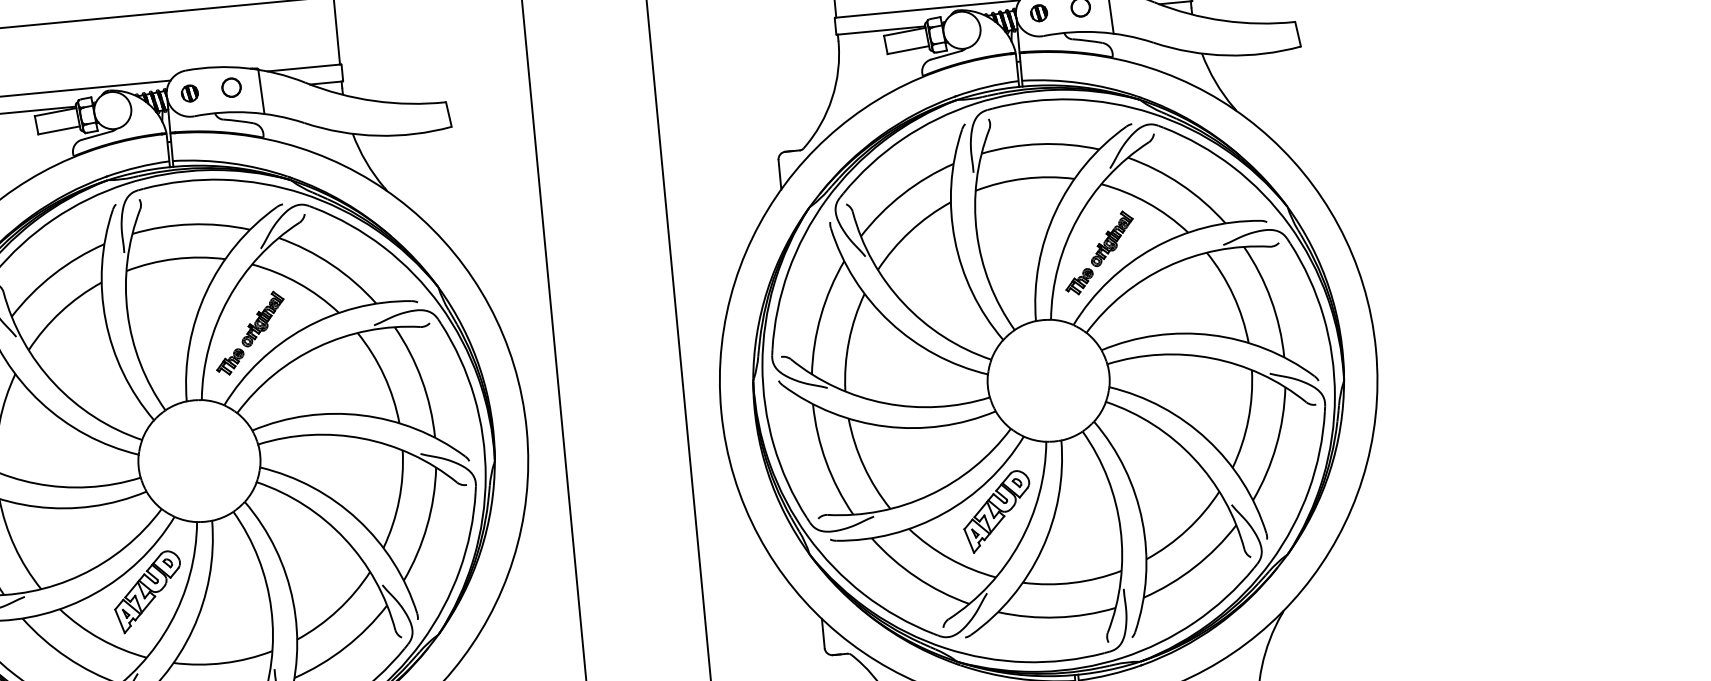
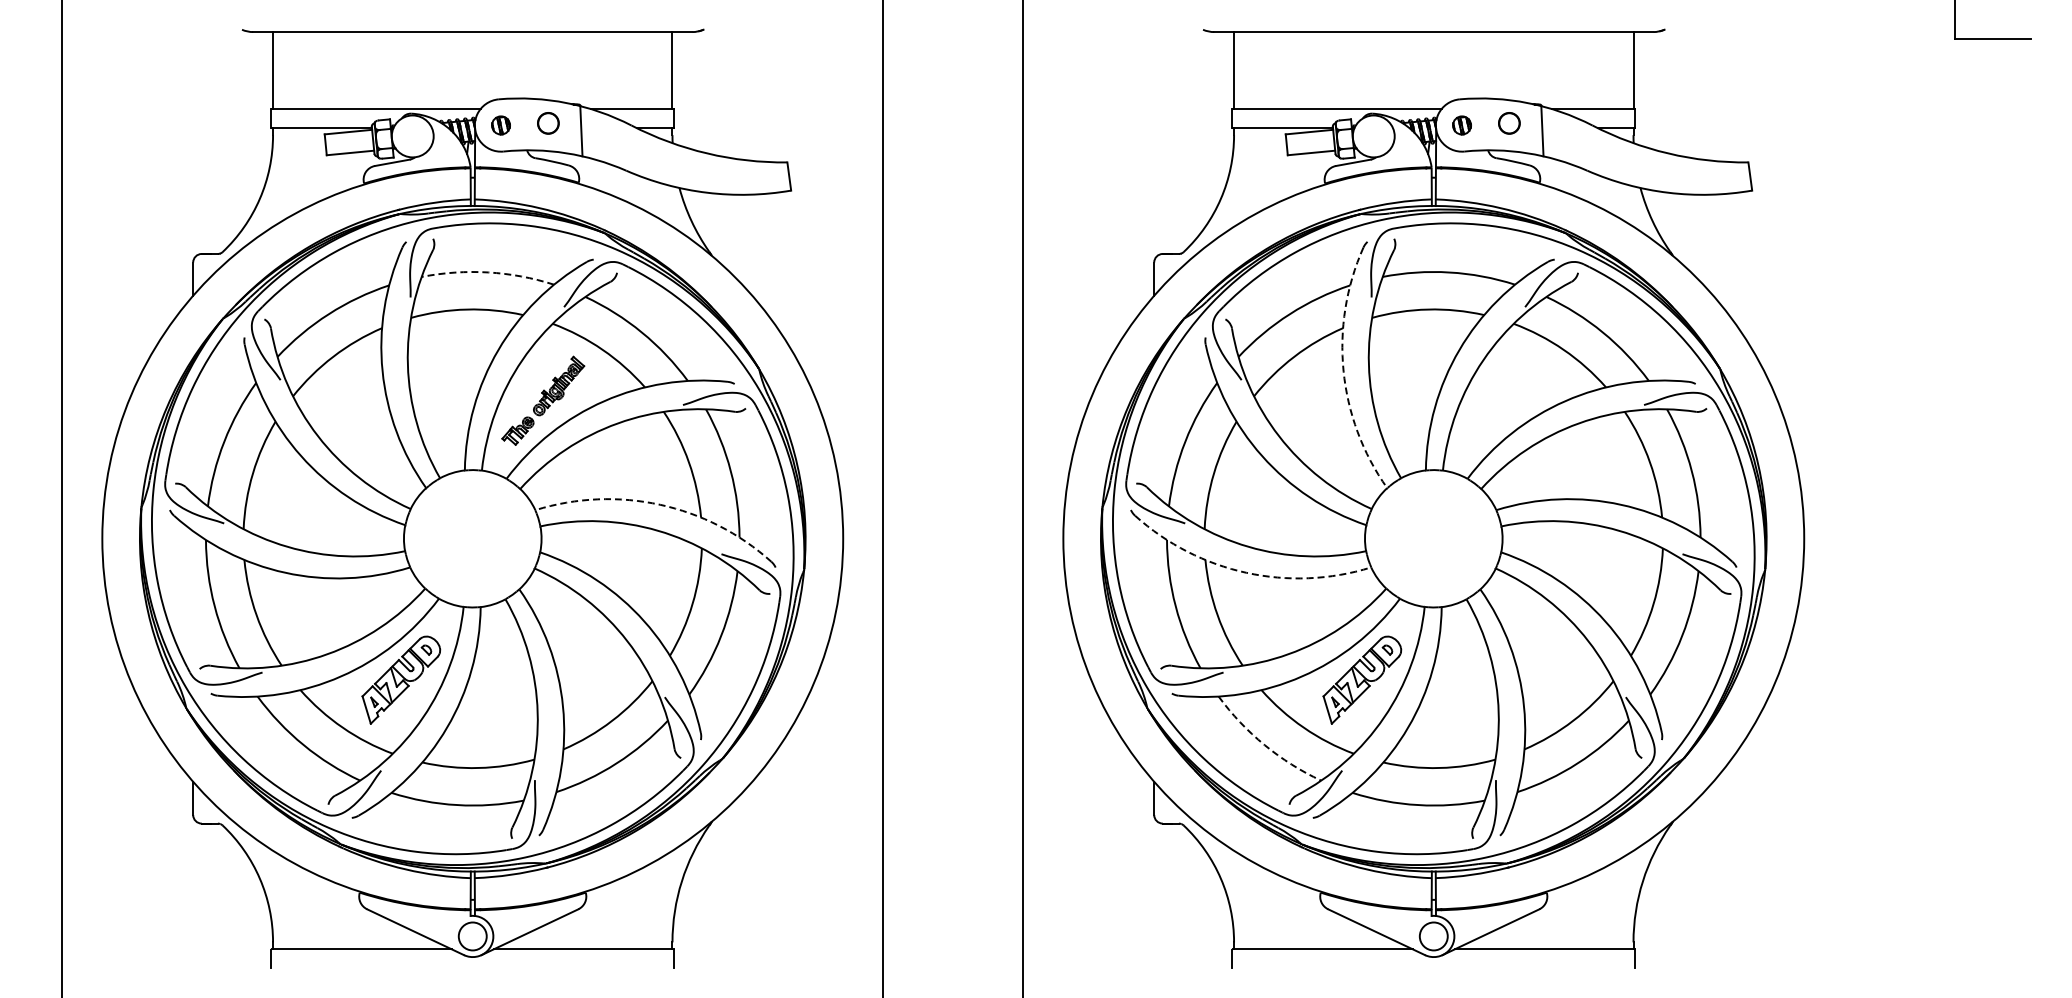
arc: (191, 224) -> (488, 272), solid -> dashed
arc: (954, 240) -> (1343, 371), solid -> dashed
part: (1099, 252) -> (1504, 400), removed
arc: (362, 415) -> (660, 504), solid -> dashed
arc: (885, 426) -> (1246, 572), solid -> dashed
arc: (916, 577) -> (1264, 745), solid -> dashed

